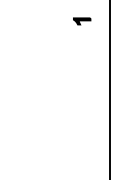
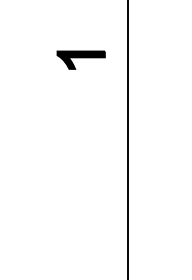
part: (81, 21) -> (79, 60), size x1.67

